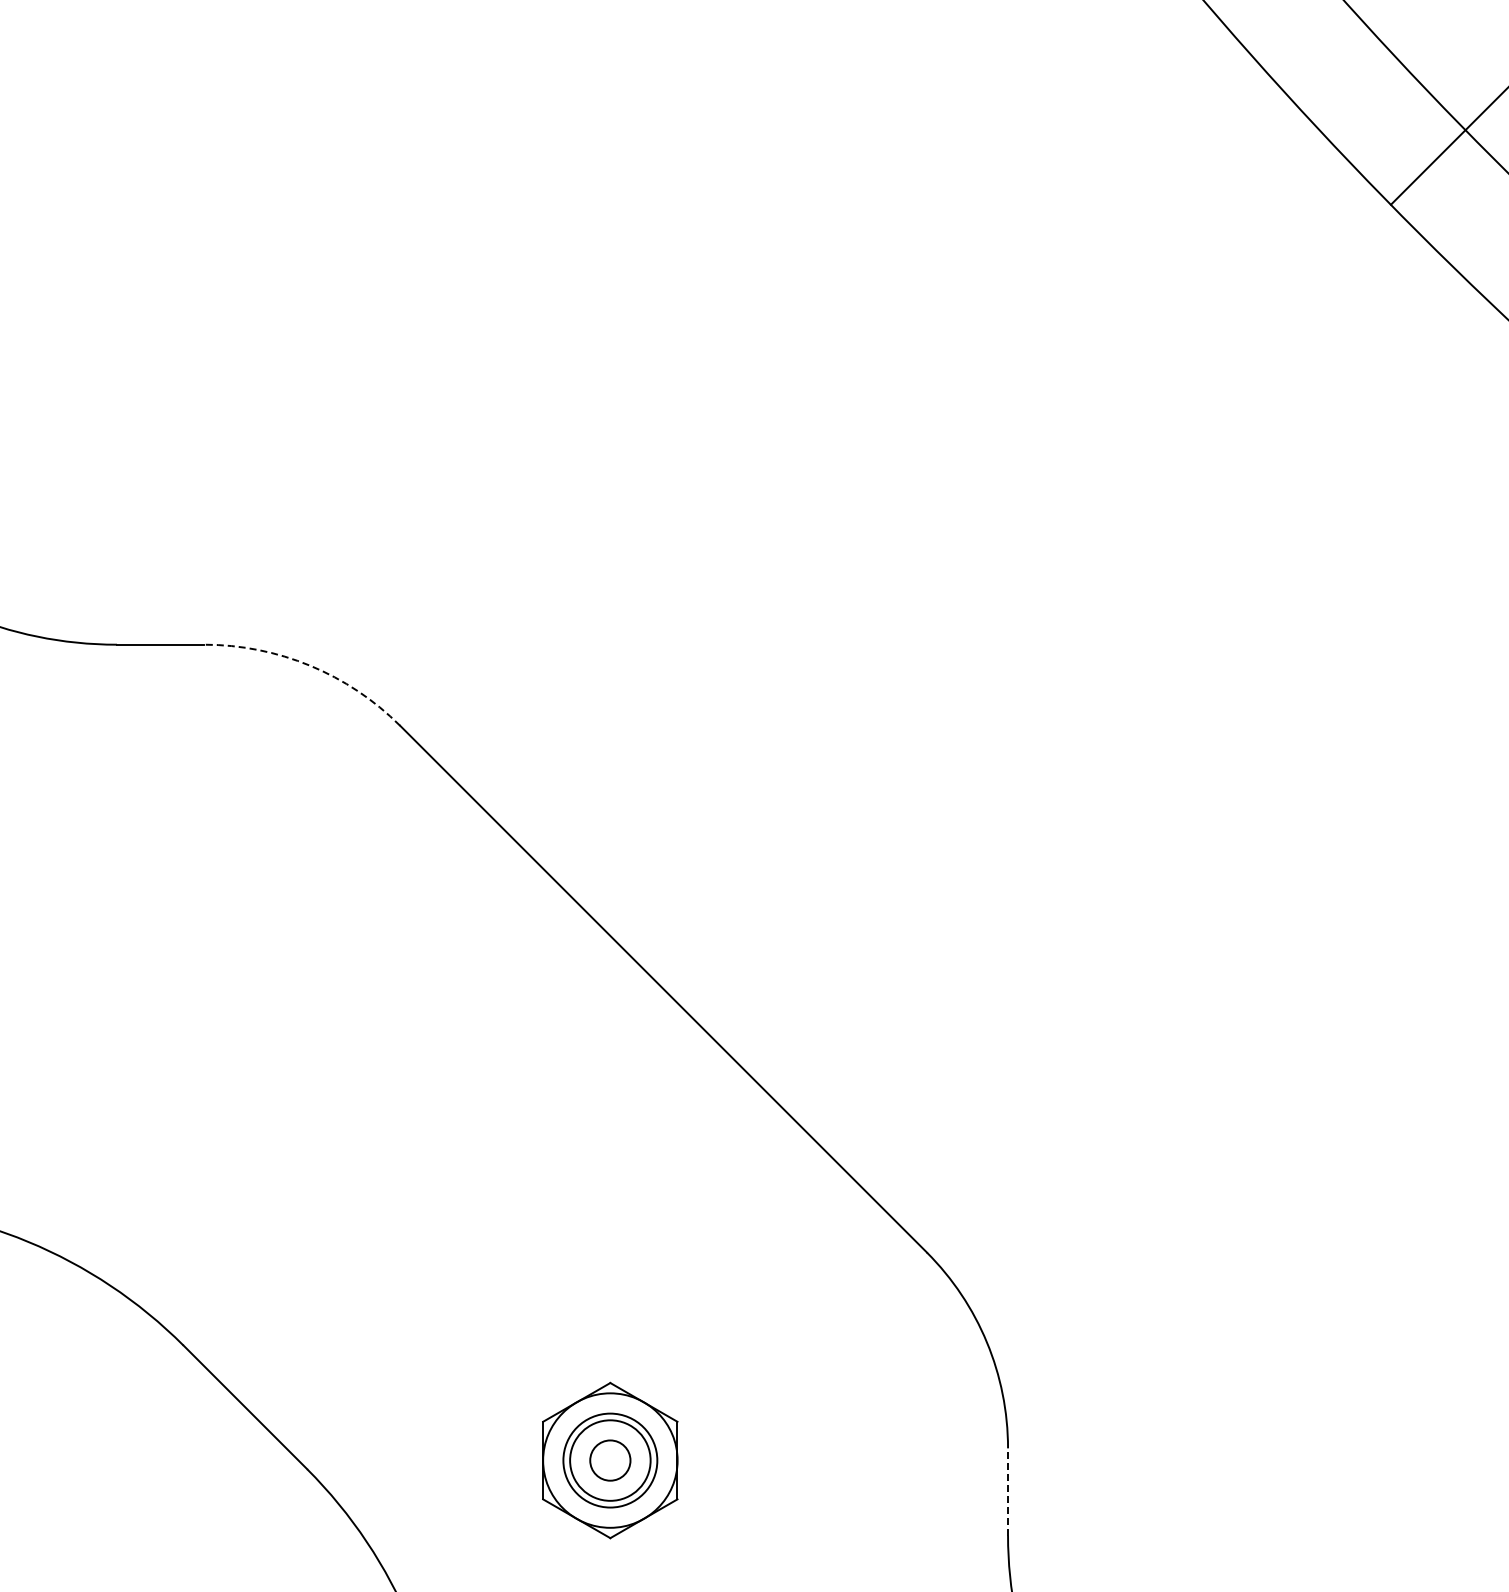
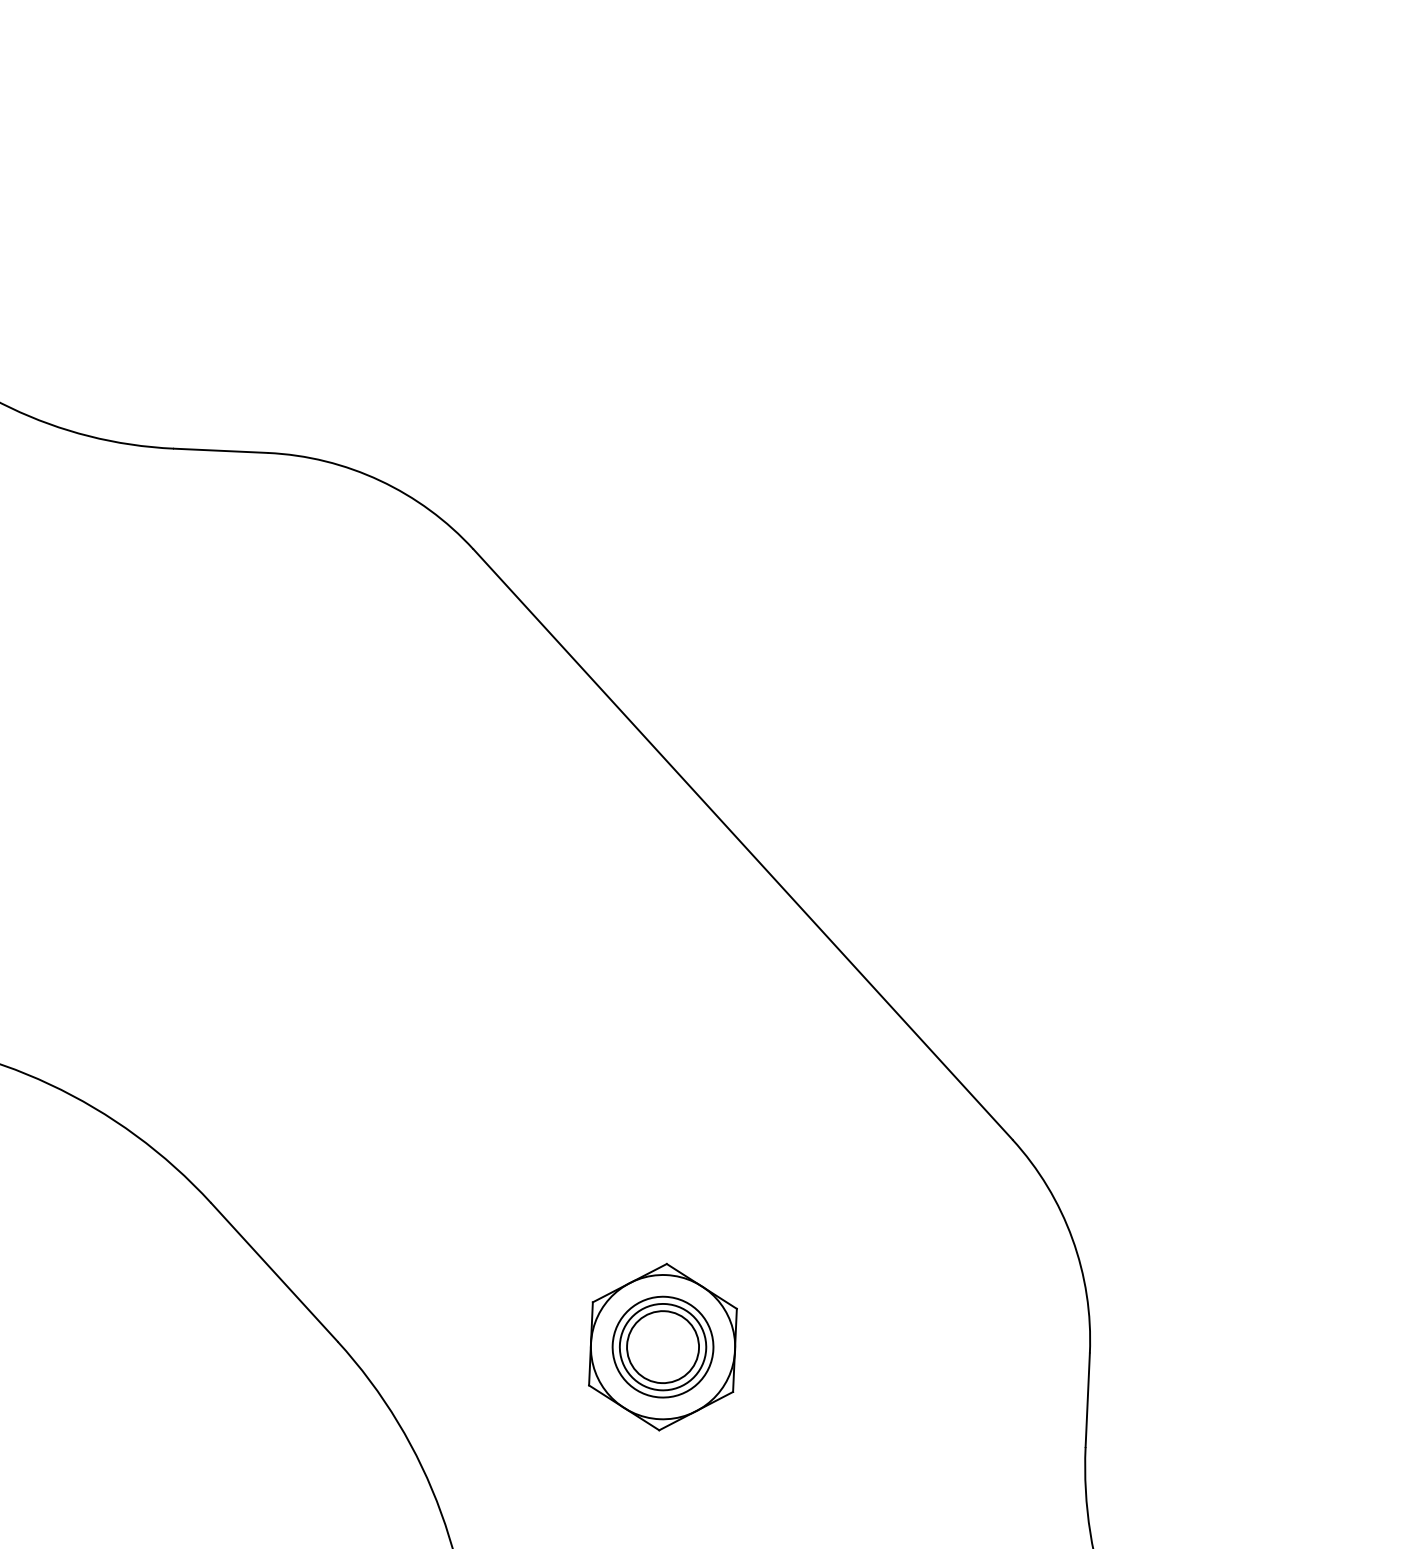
arc: (310, 665) -> (380, 480), dashed -> solid
circle: (609, 1460) -> (662, 1347), size x1.67
line: (1008, 1492) -> (1088, 1400), dashed -> solid

